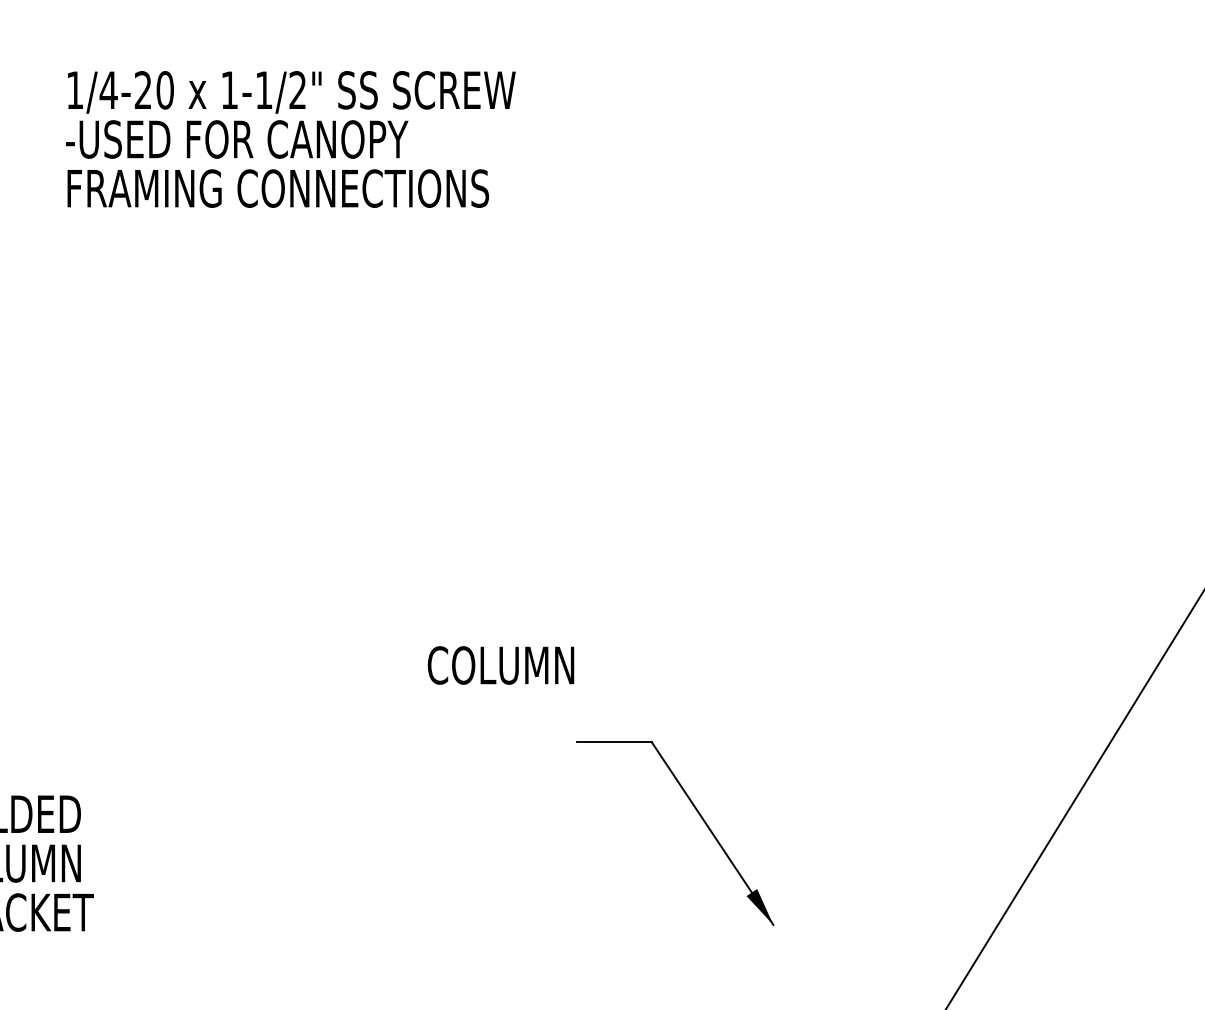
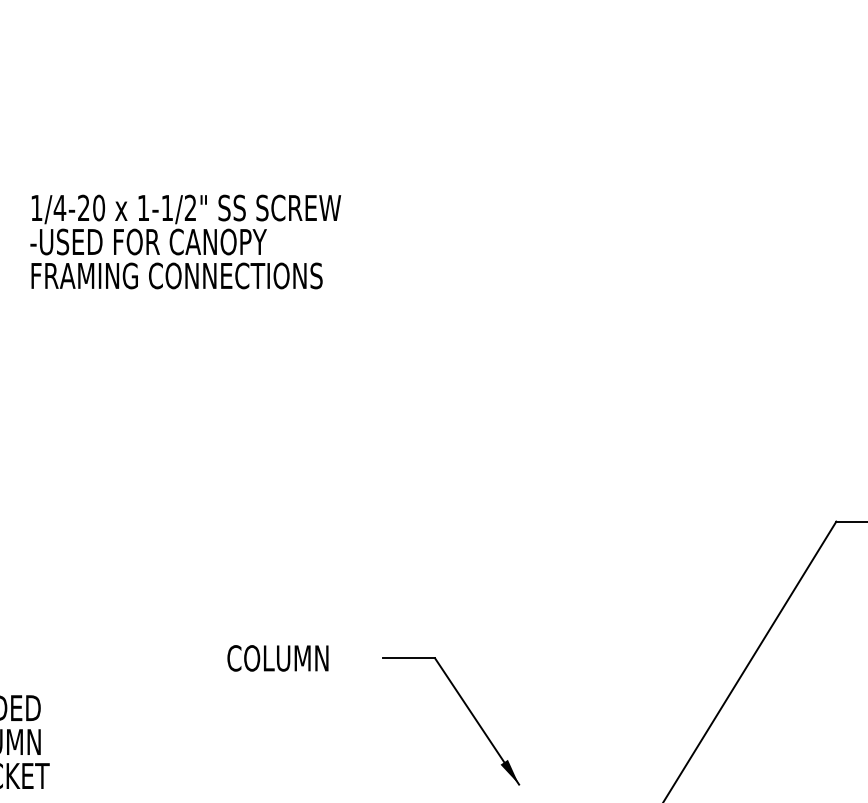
text: (500, 665) -> (277, 658), moved

